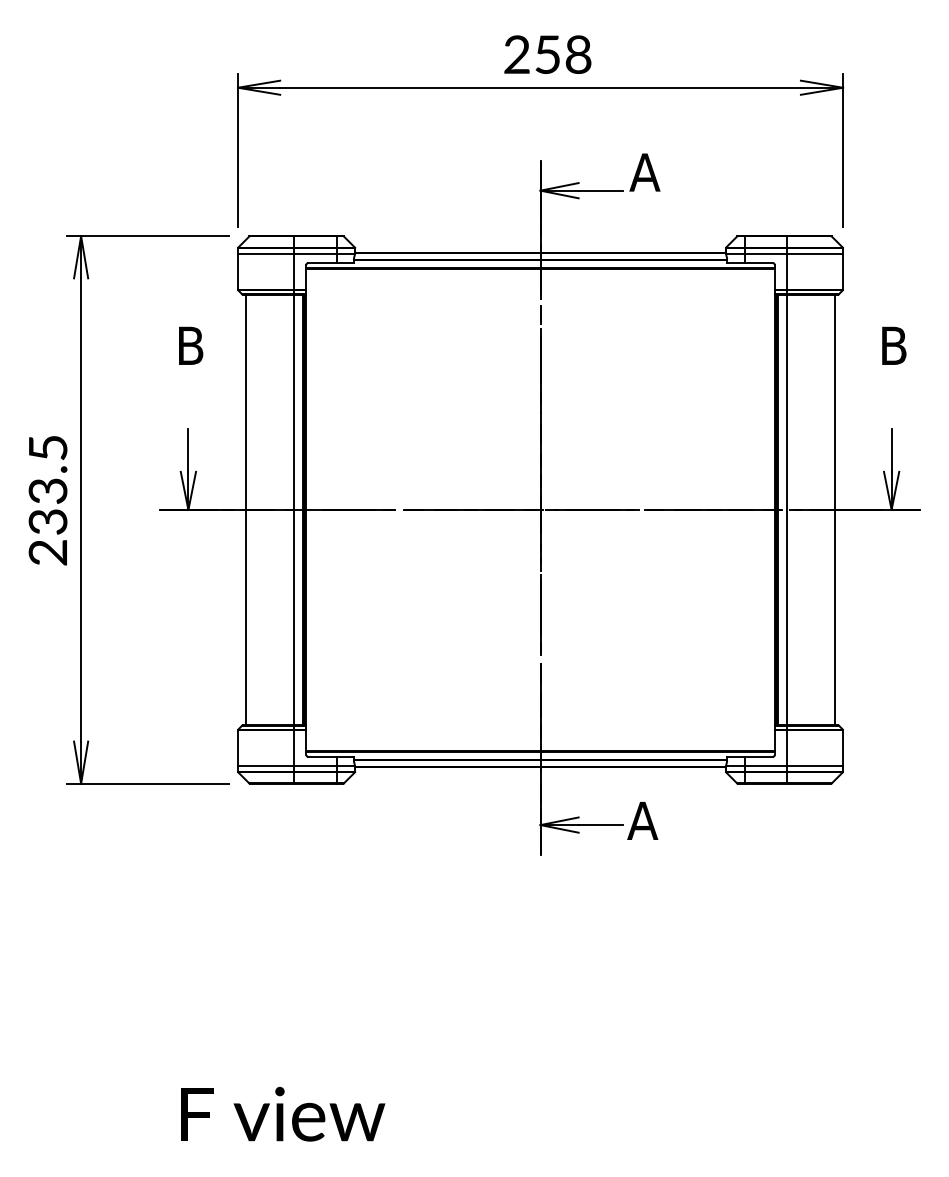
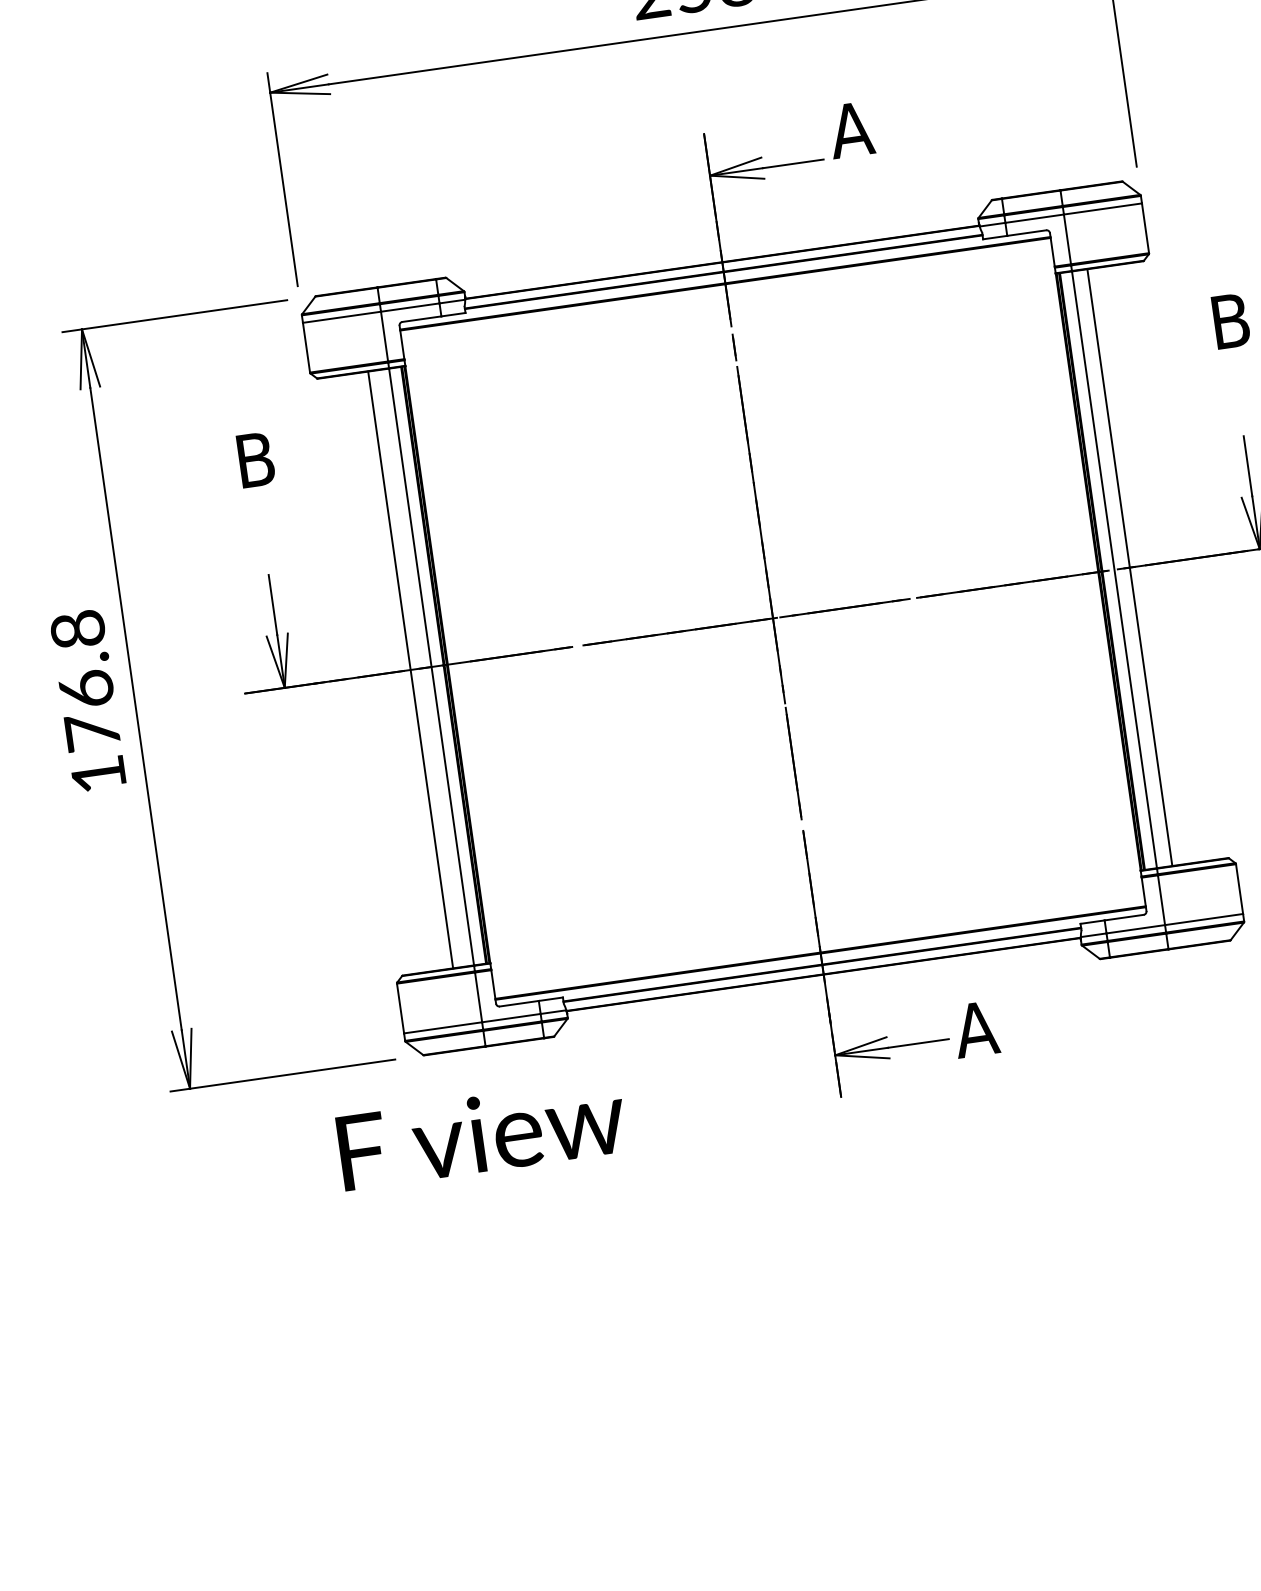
text: (47, 500) -> (87, 702), 233.5 -> 176.8
line: (246, 509) -> (410, 669), moved
line: (834, 509) -> (1129, 567), moved
text: (283, 1114) -> (482, 1134), moved

